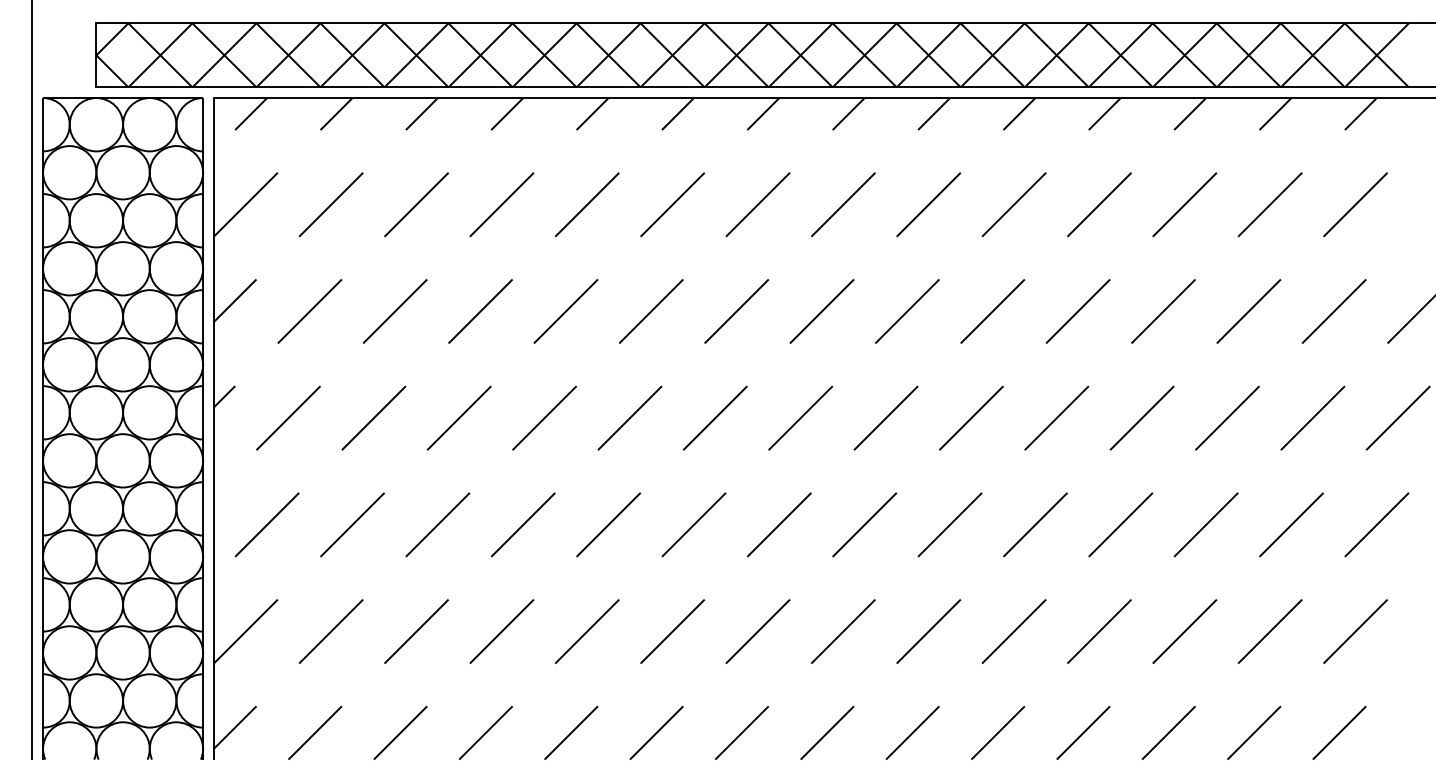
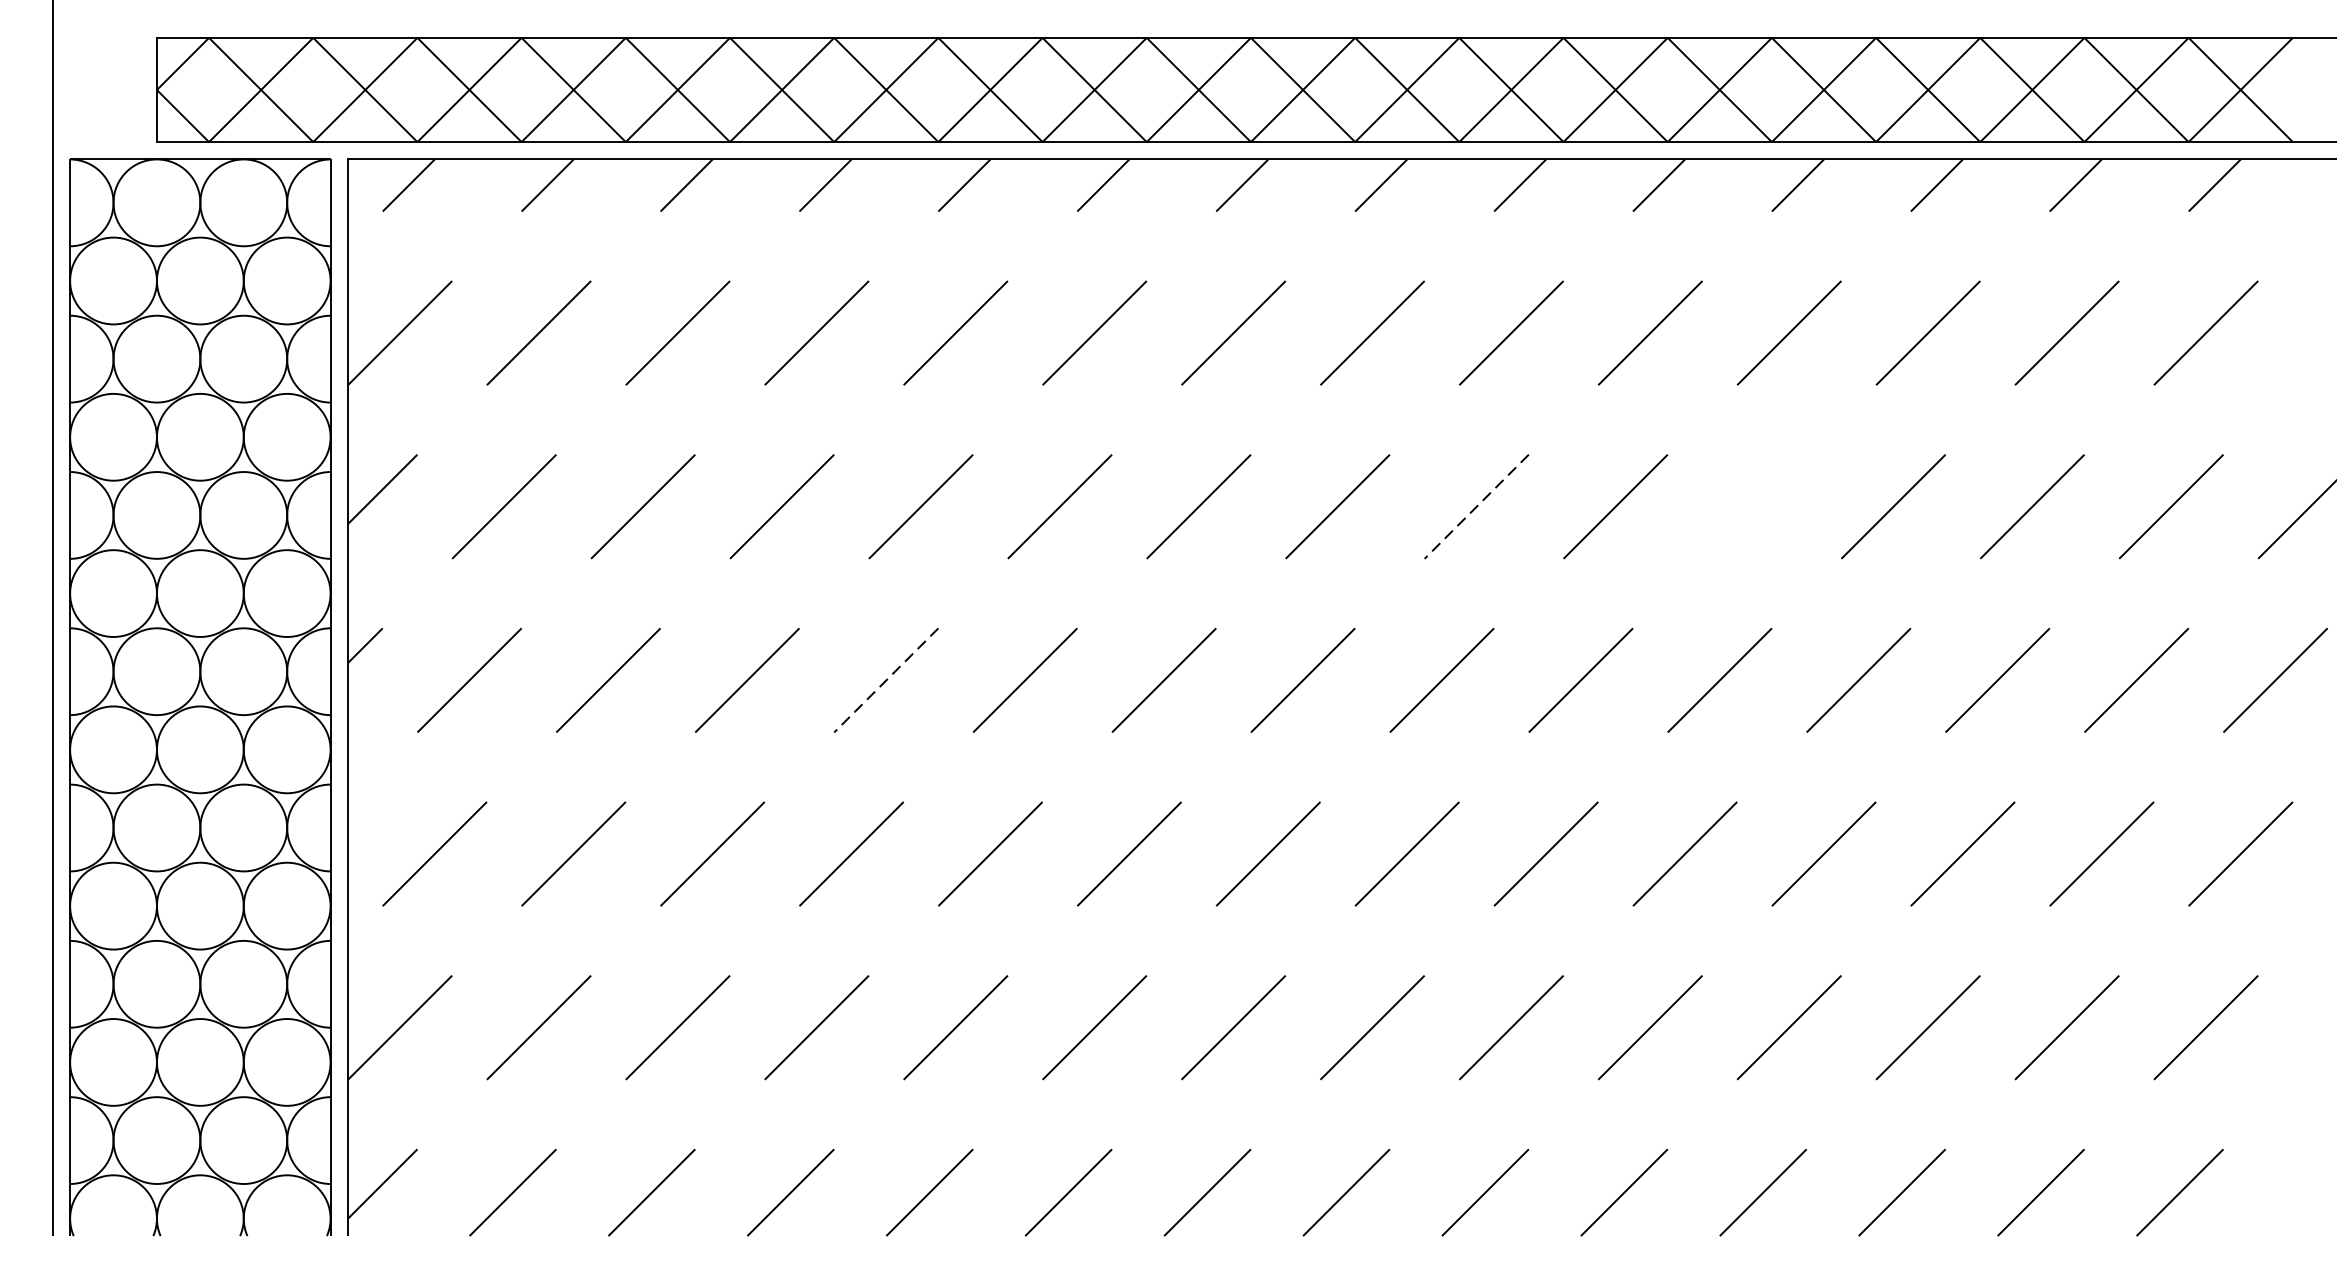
line: (907, 311) -> (1476, 506), solid -> dashed
line: (1077, 311) -> (1753, 506), removed
line: (544, 418) -> (886, 680), solid -> dashed

